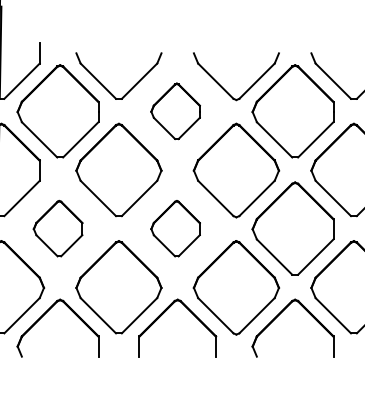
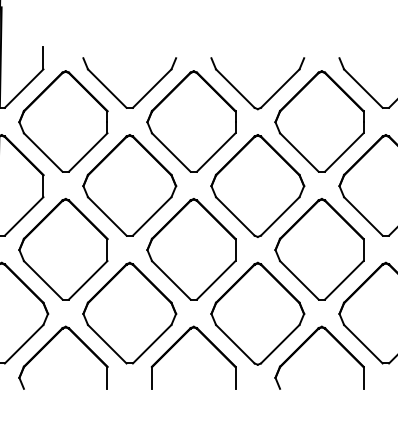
part: (175, 111) -> (191, 121), size x1.67
part: (58, 228) -> (63, 249), size x1.67
part: (175, 228) -> (191, 249), size x1.67

